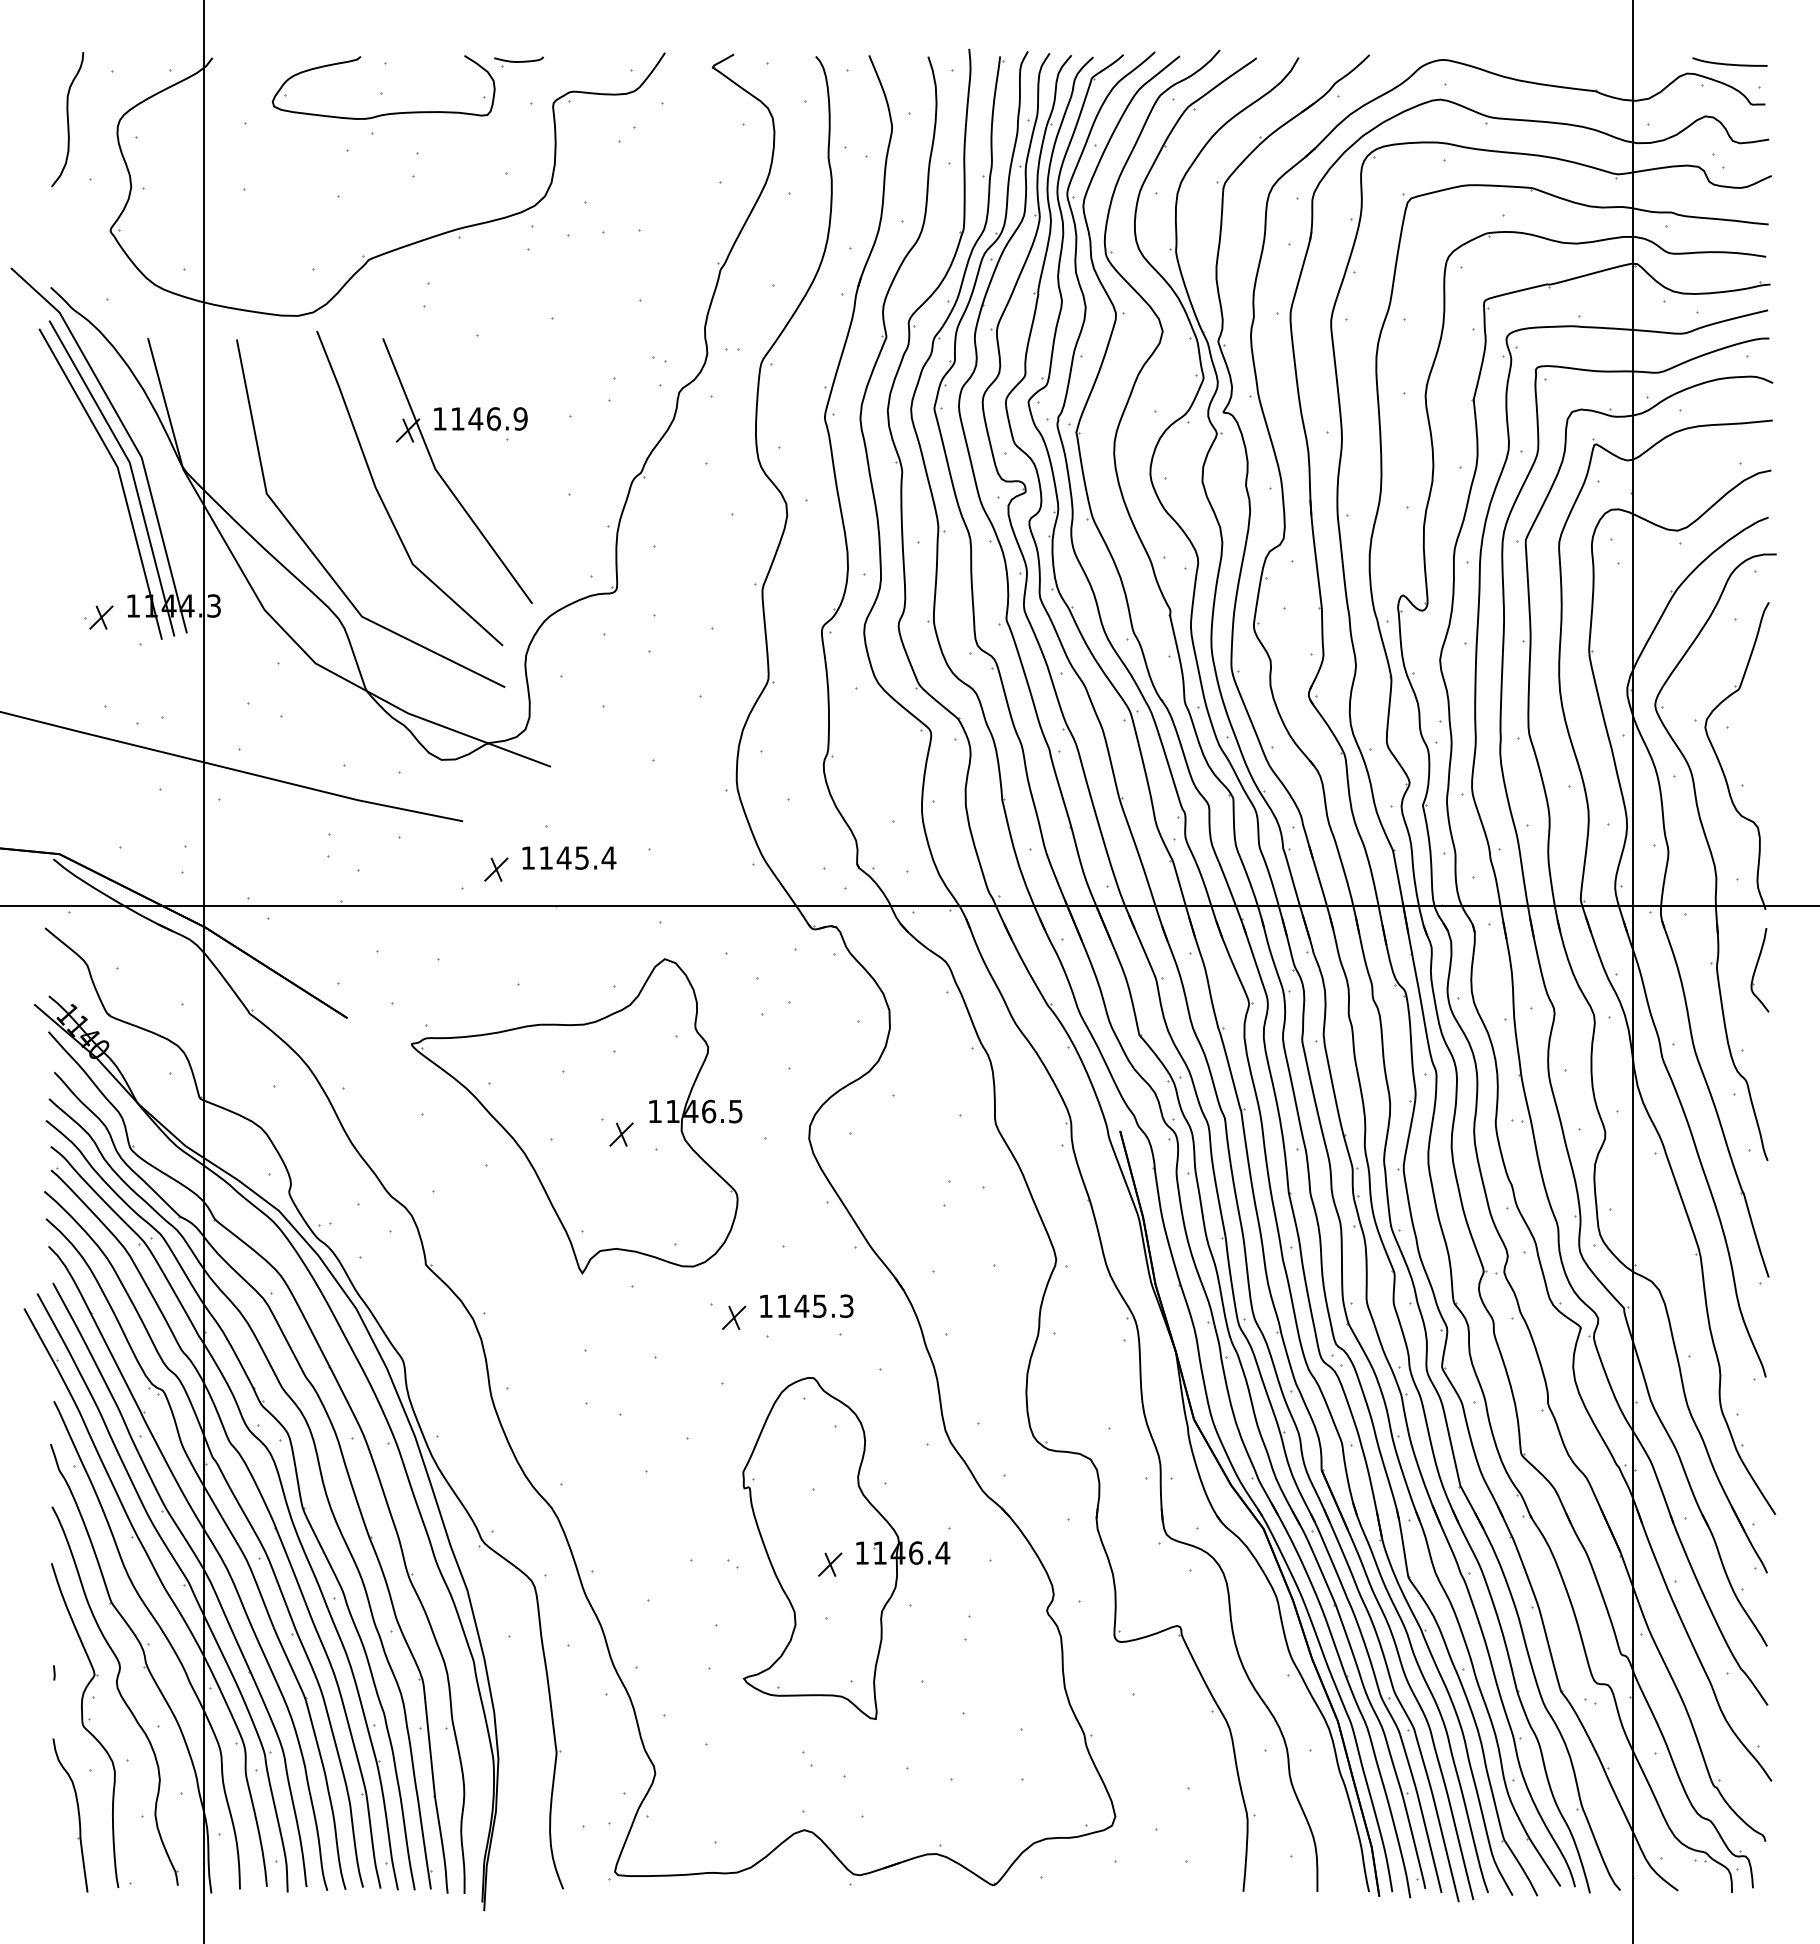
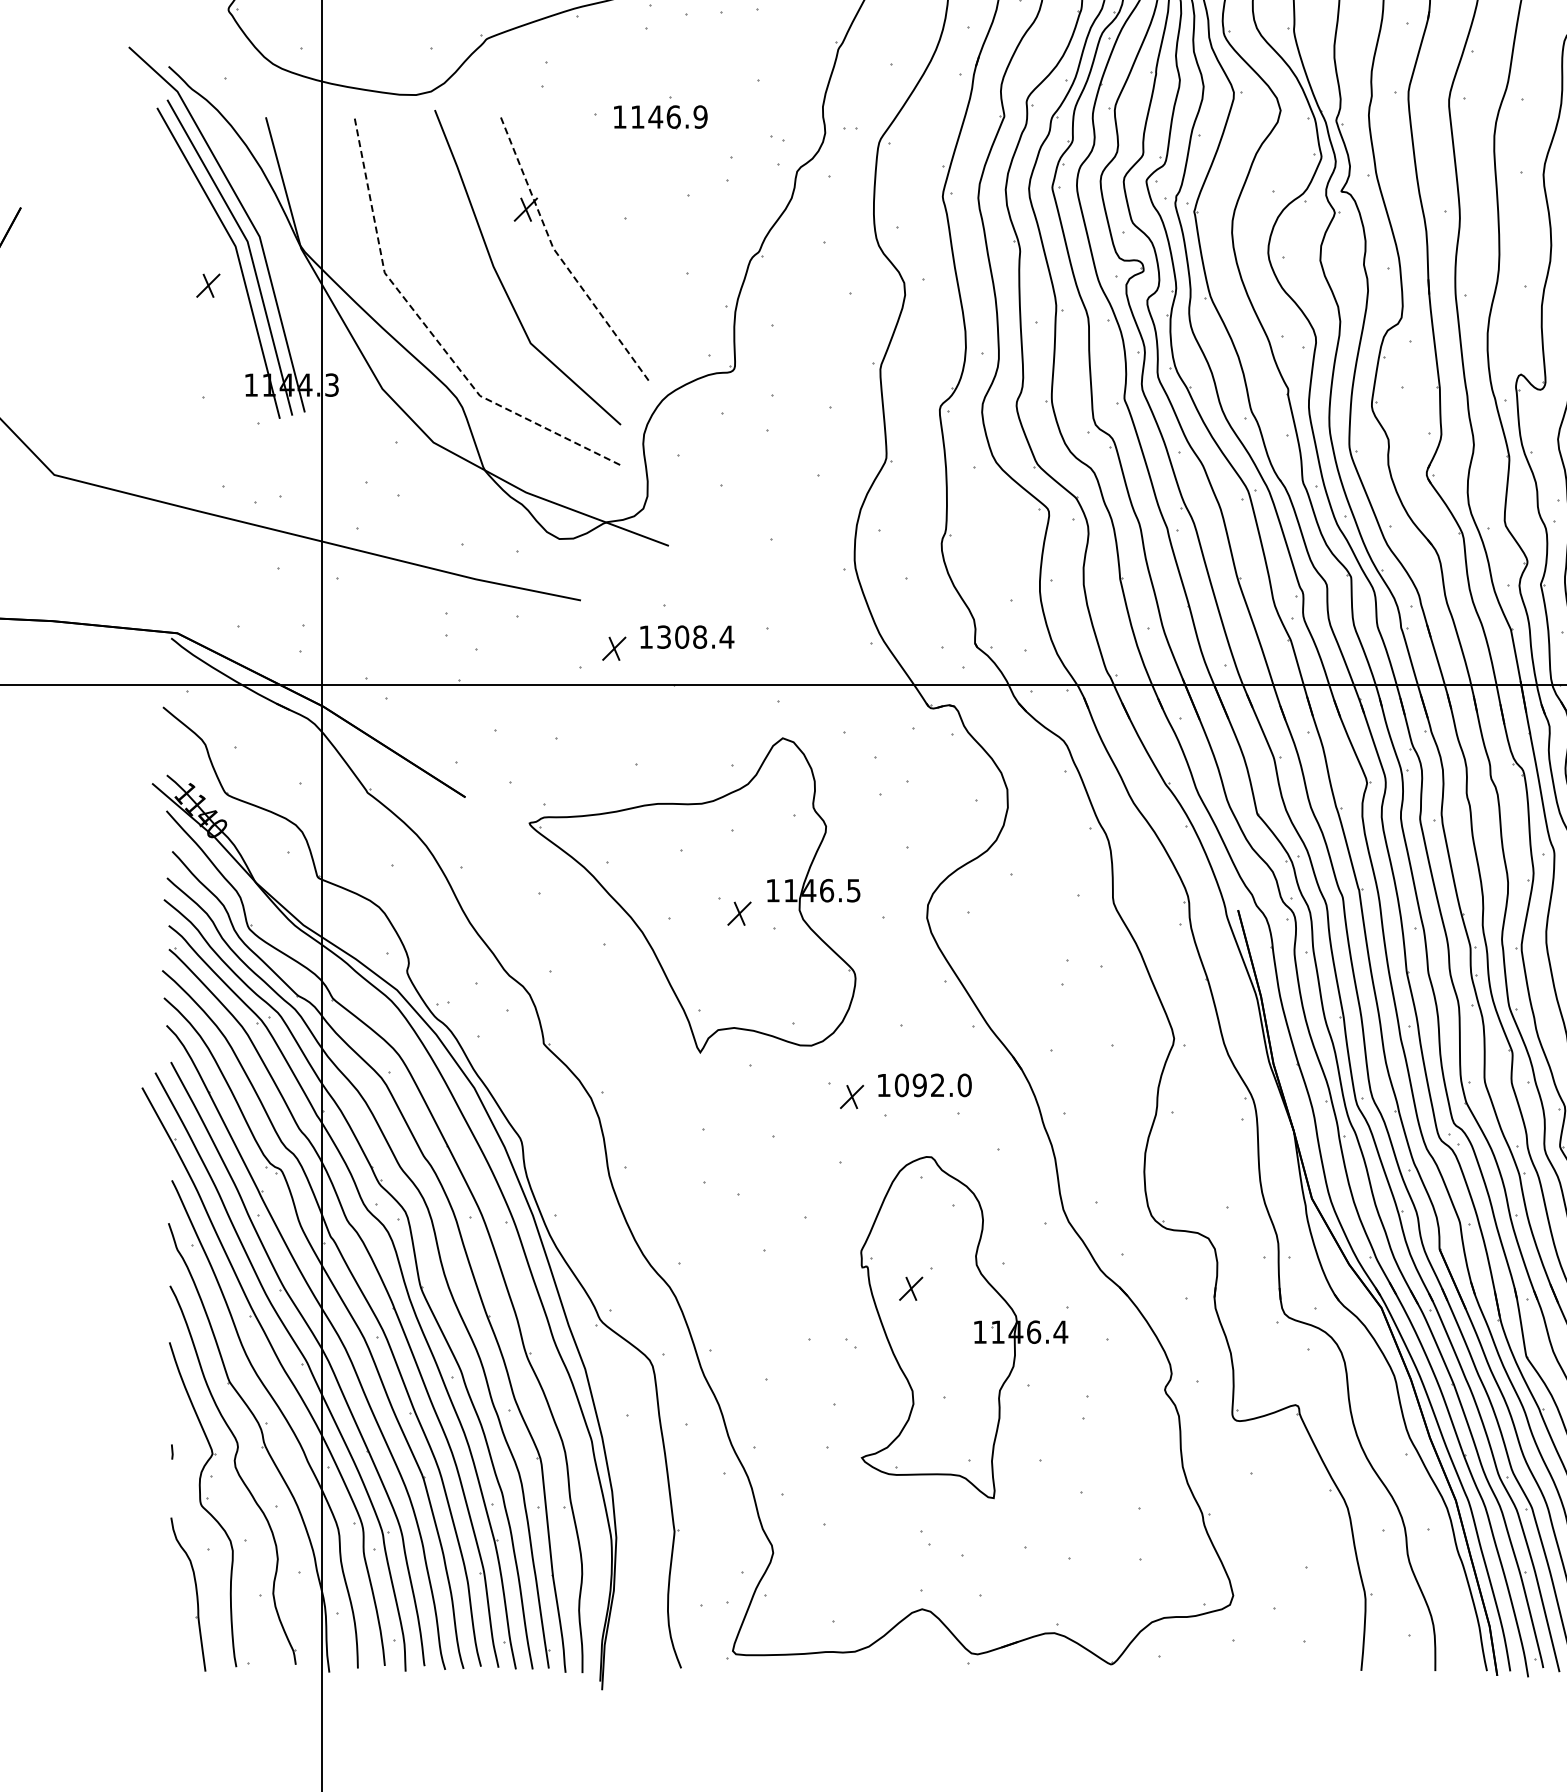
part: (480, 419) -> (660, 117), moved
line: (442, 479) -> (560, 258), solid -> dashed
line: (315, 556) -> (433, 335), solid -> dashed
part: (101, 617) -> (208, 285), moved
text: (564, 857) -> (682, 636), 1145.4 -> 1308.4
text: (815, 1306) -> (933, 1085), 1145.3 -> 1092.0
part: (830, 1564) -> (911, 1288), moved

